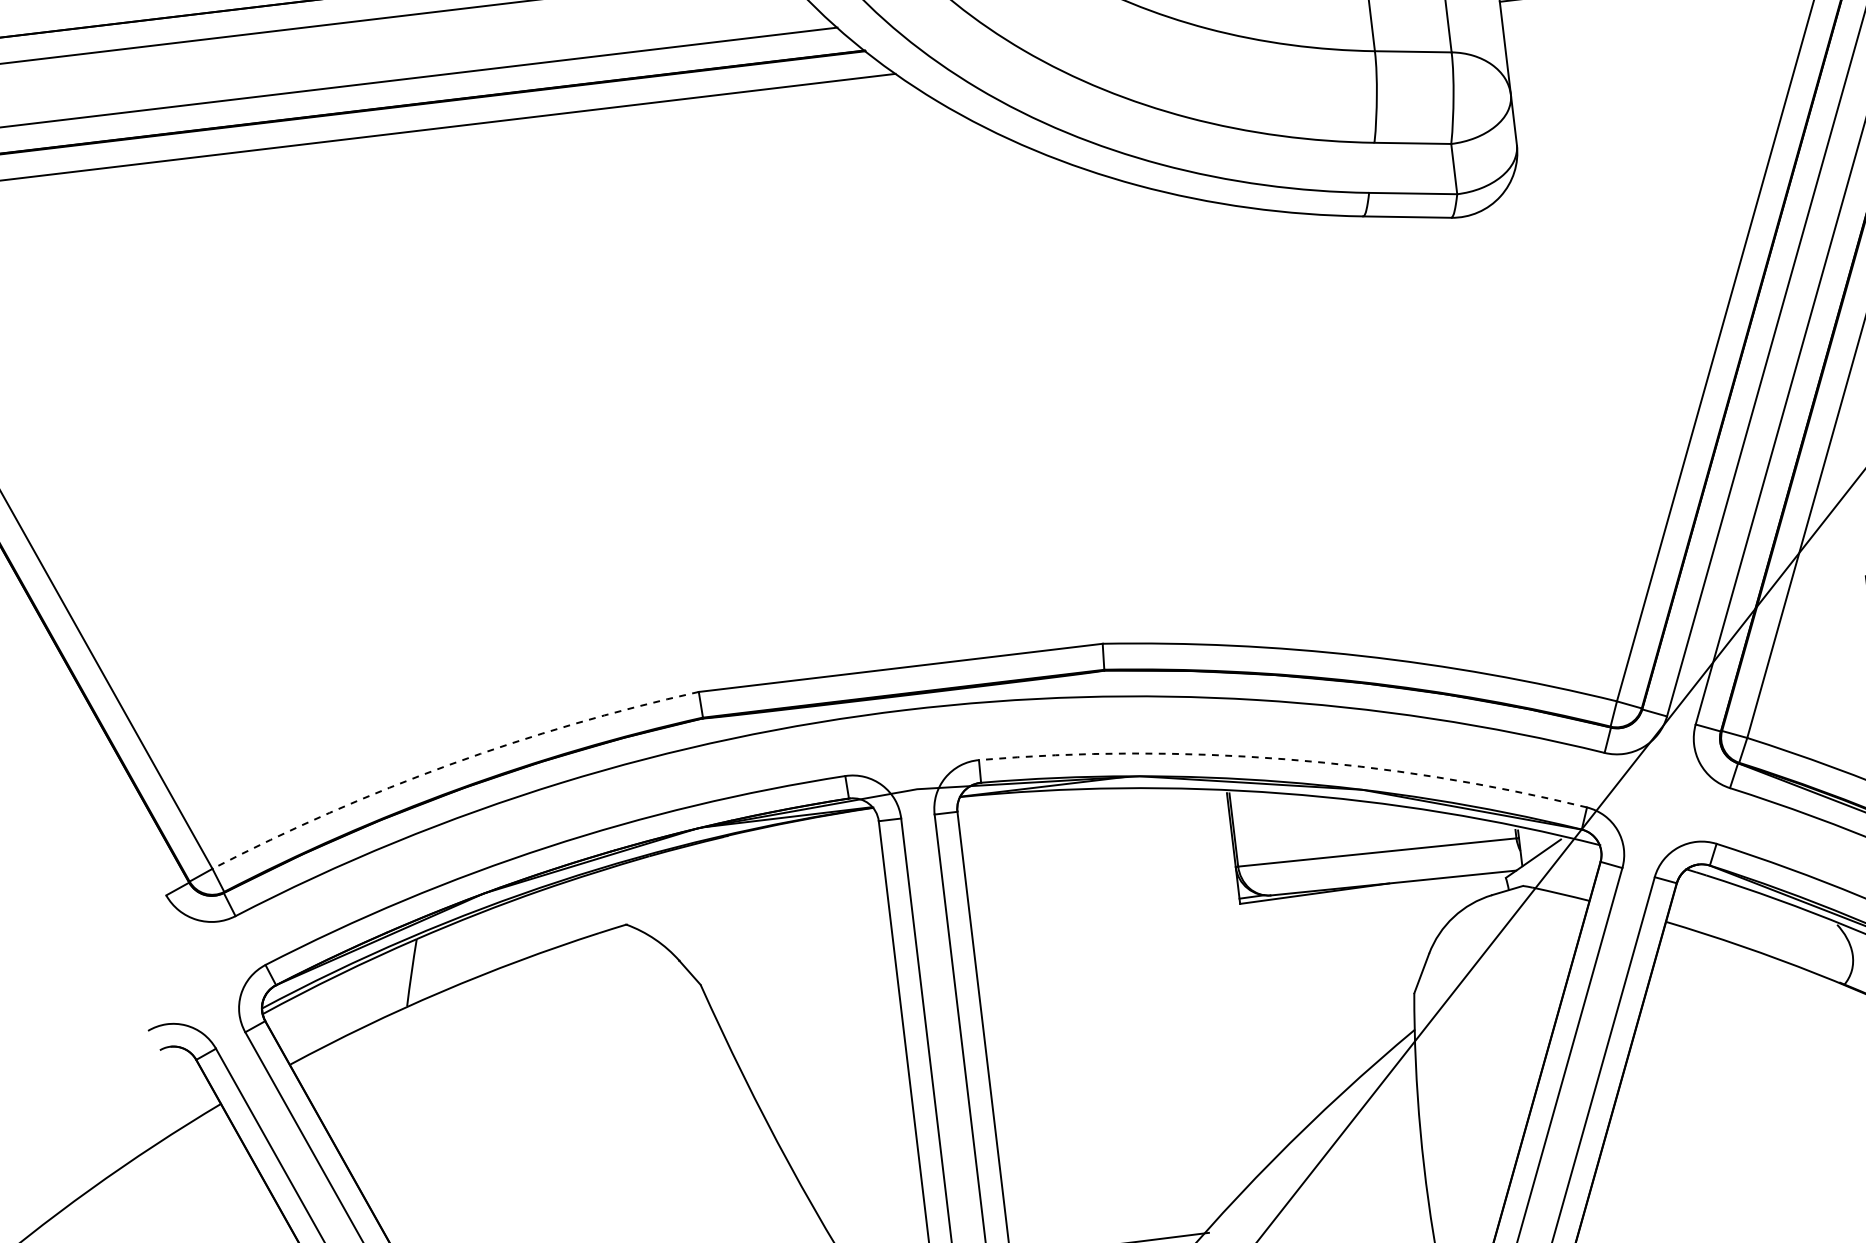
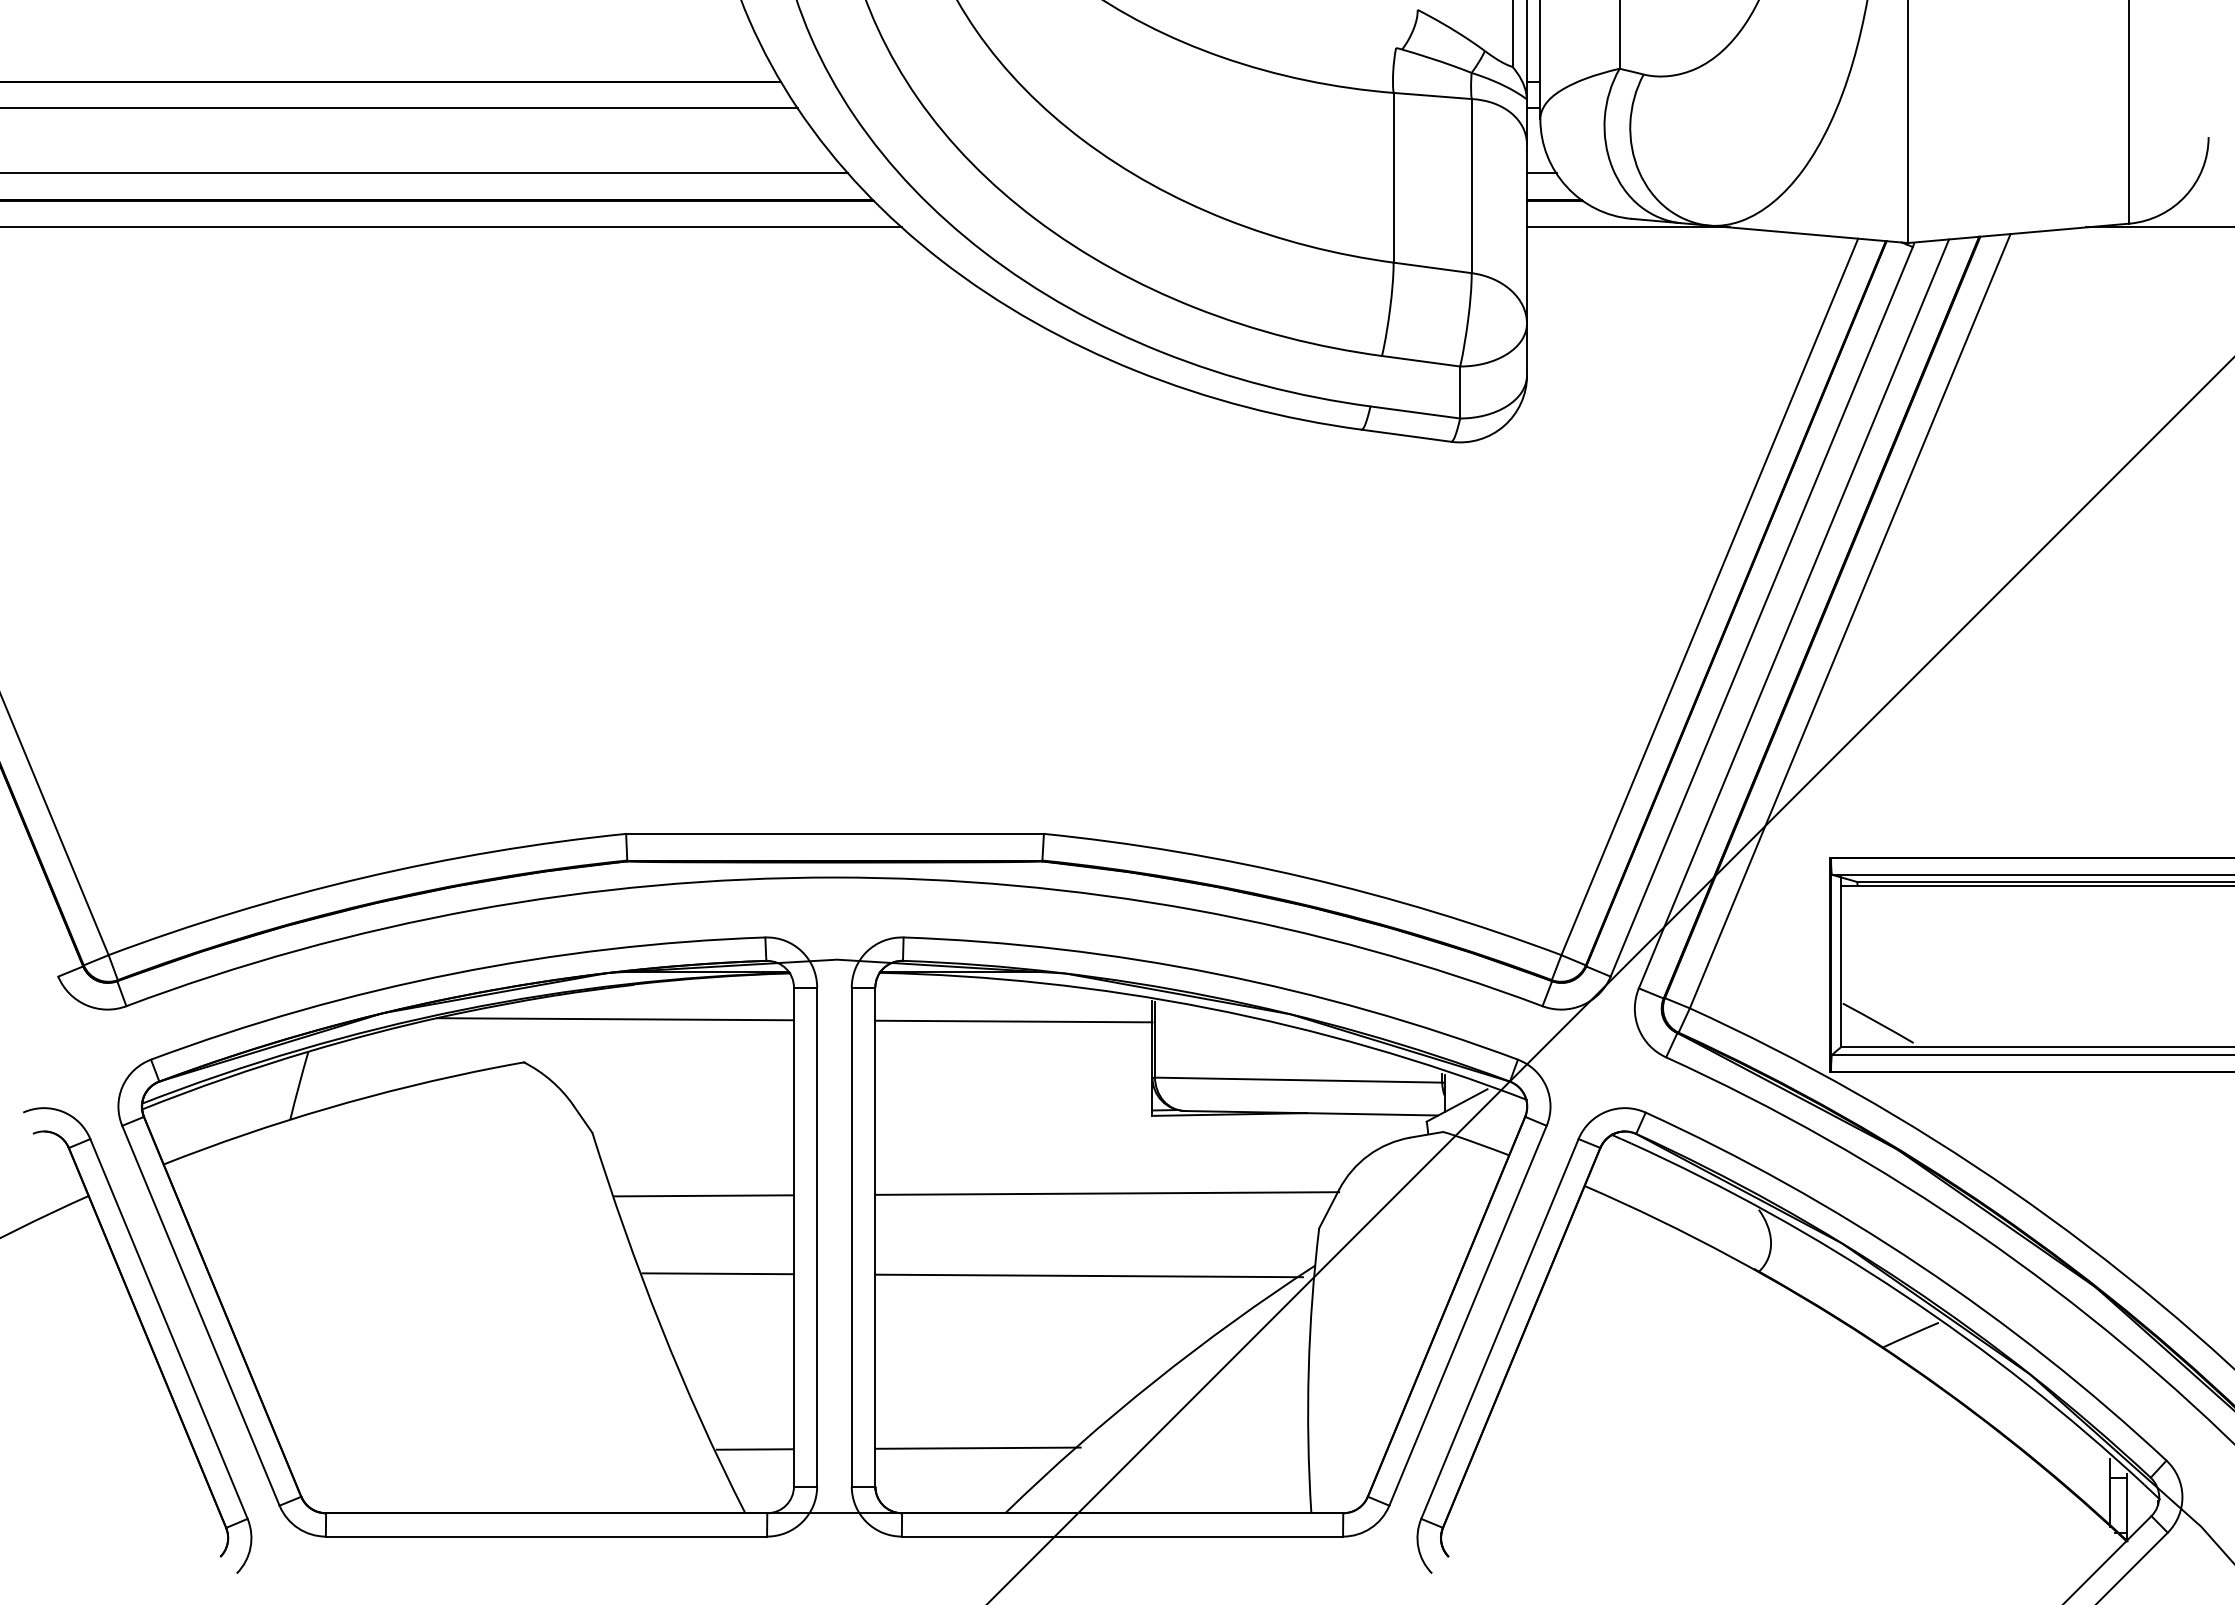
arc: (1284, 758) -> (1215, 973), dashed -> solid
arc: (449, 764) -> (363, 877), dashed -> solid
line: (1094, 828) -> (1013, 1021), added
line: (708, 872) -> (614, 1019), added
line: (1205, 984) -> (1107, 1193), added
line: (816, 1032) -> (704, 1195), added
line: (1196, 1065) -> (1088, 1275), added
line: (837, 1106) -> (717, 1273), added

